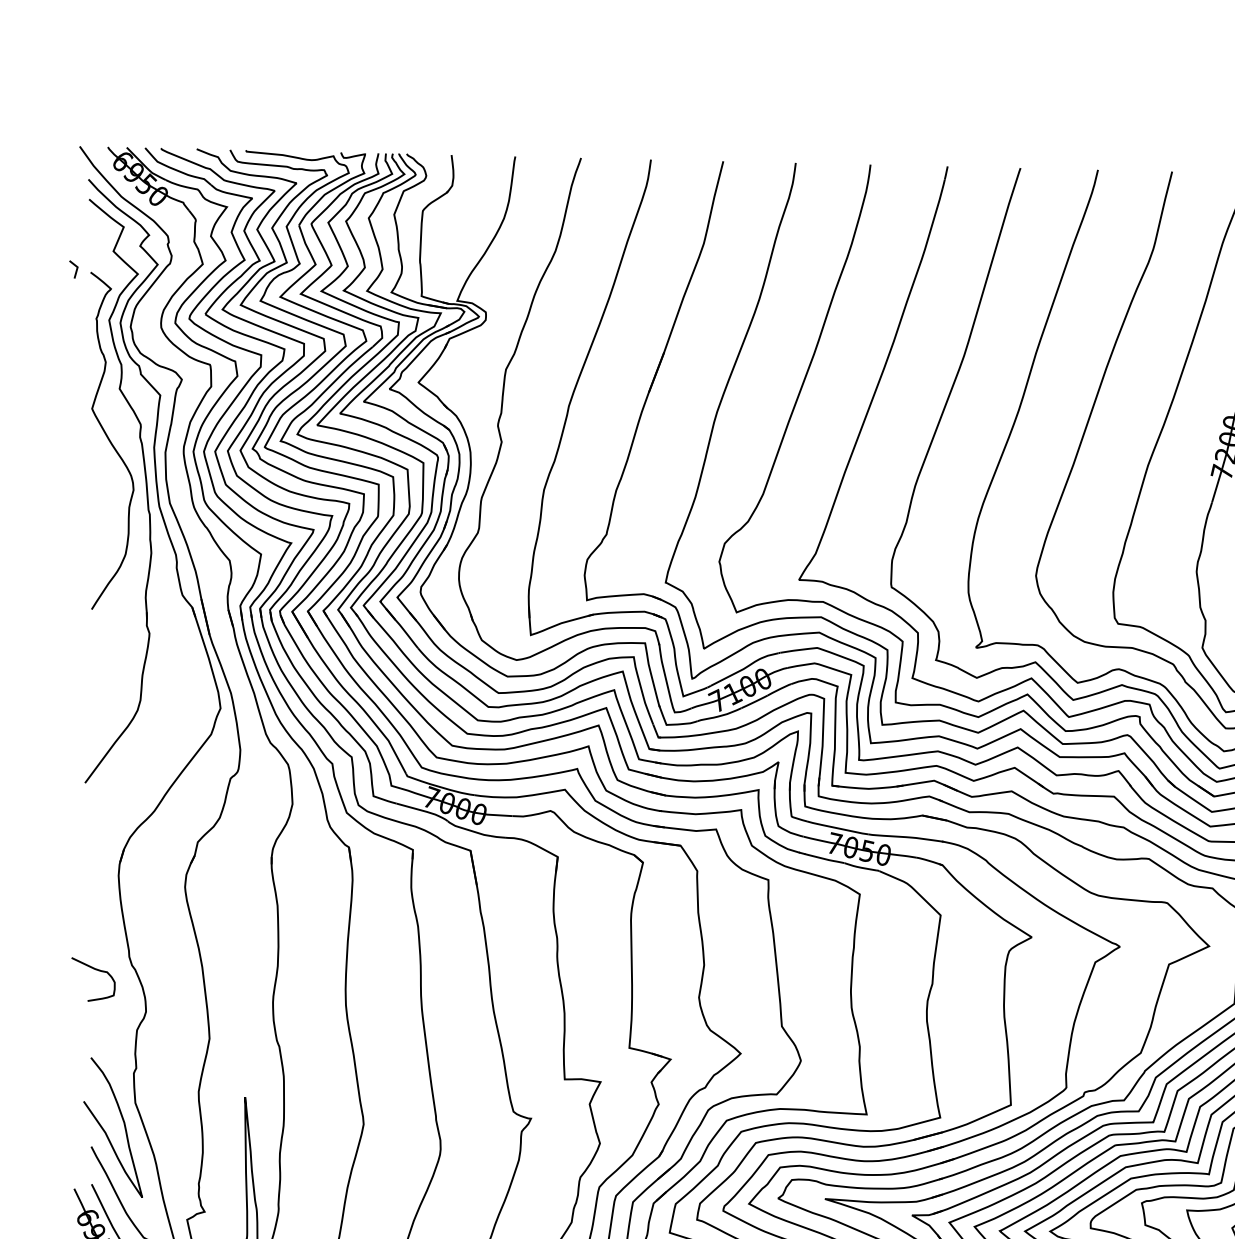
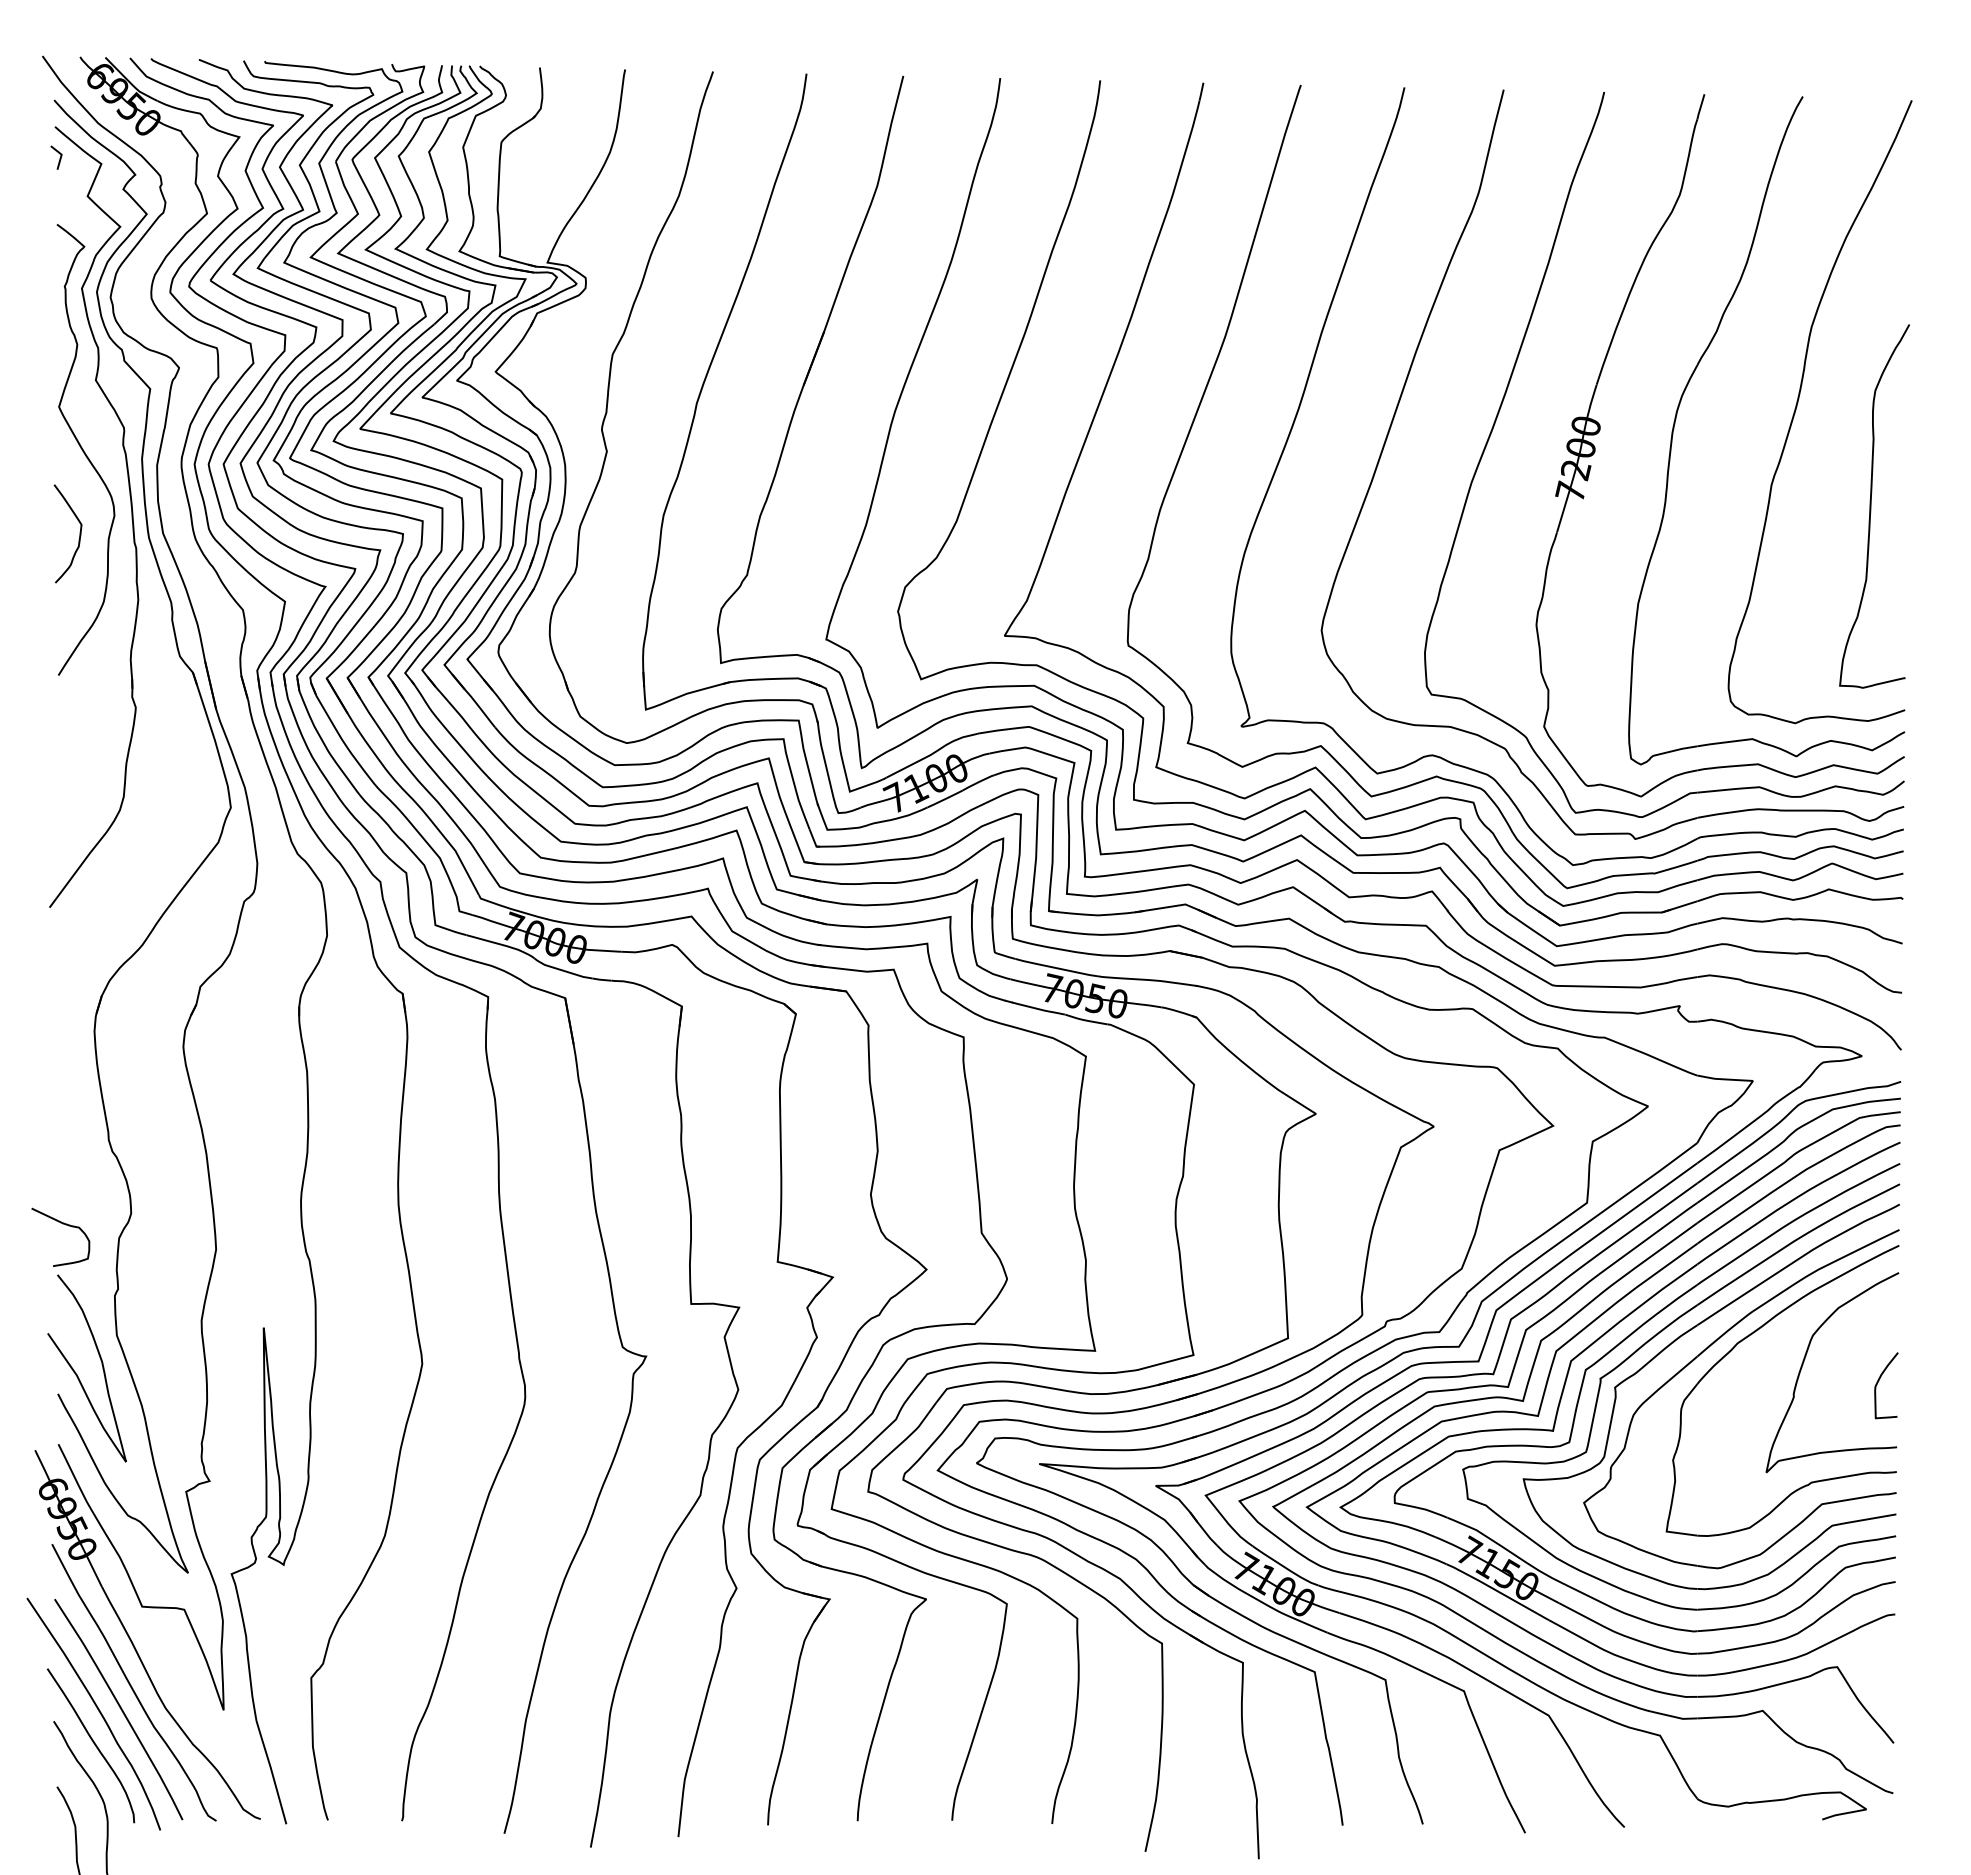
line: (76, 270) -> (59, 158), moved
curve: (107, 503) -> (79, 533), added
curve: (96, 970) -> (65, 1225), moved

